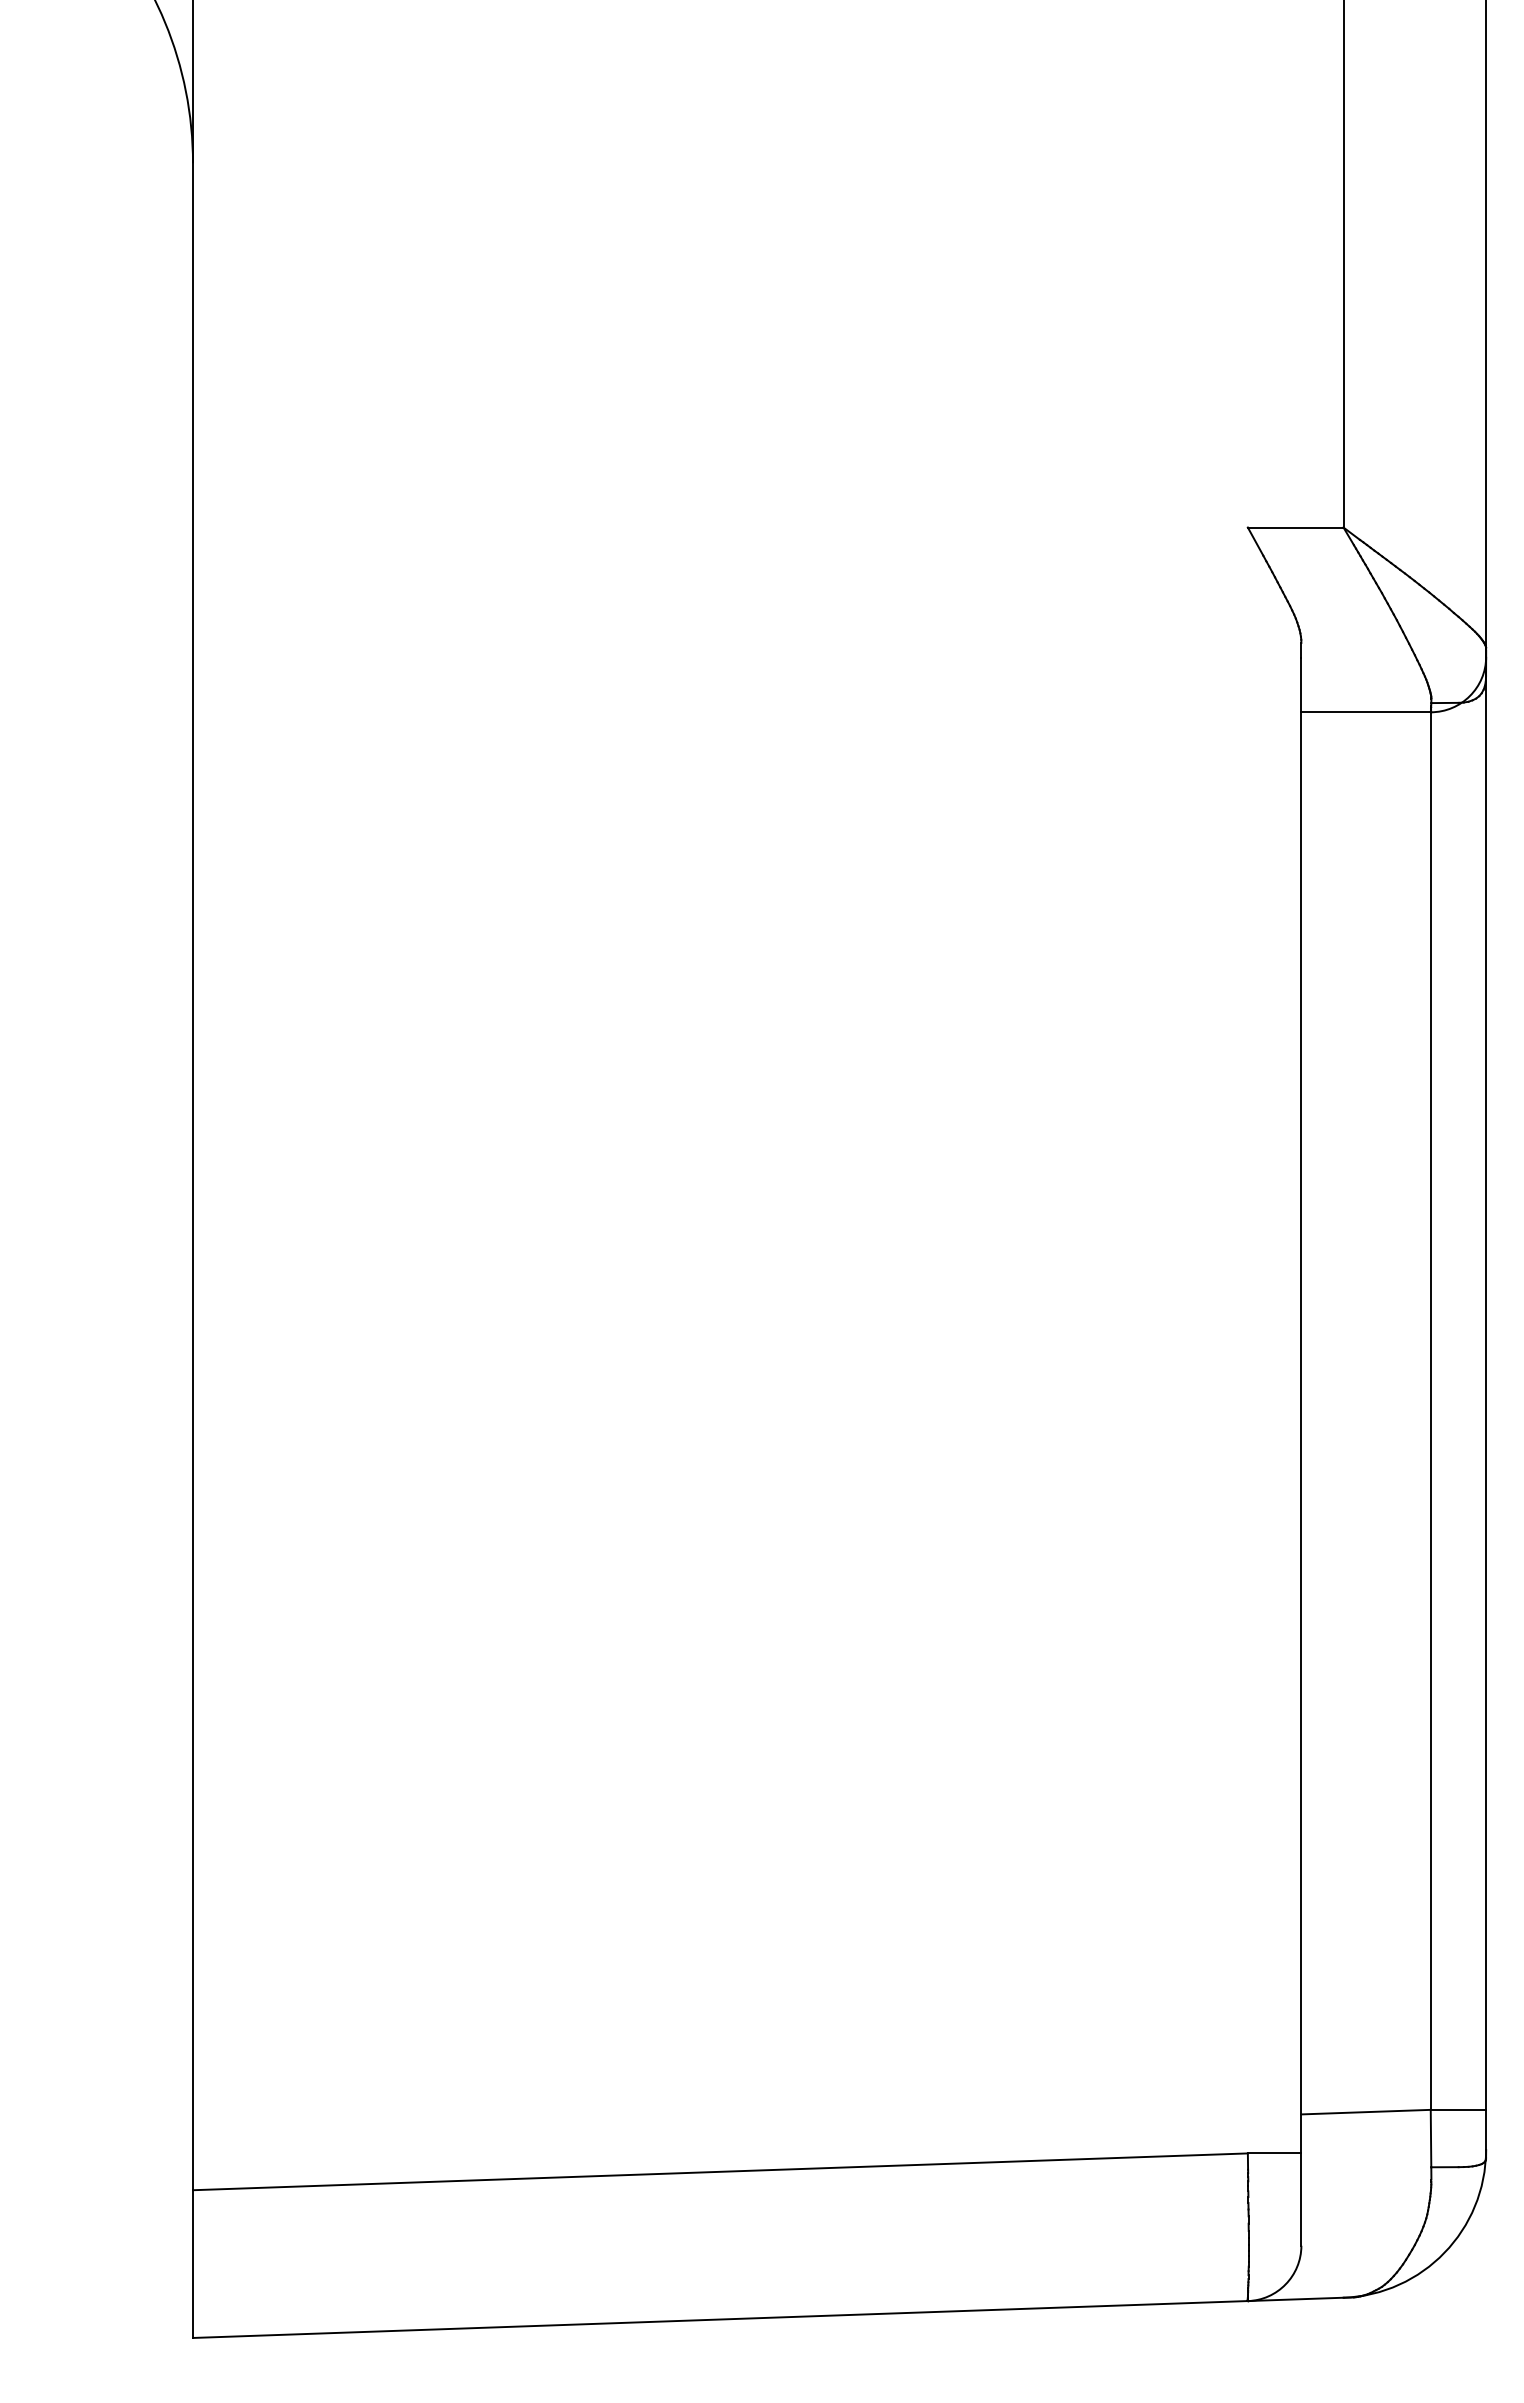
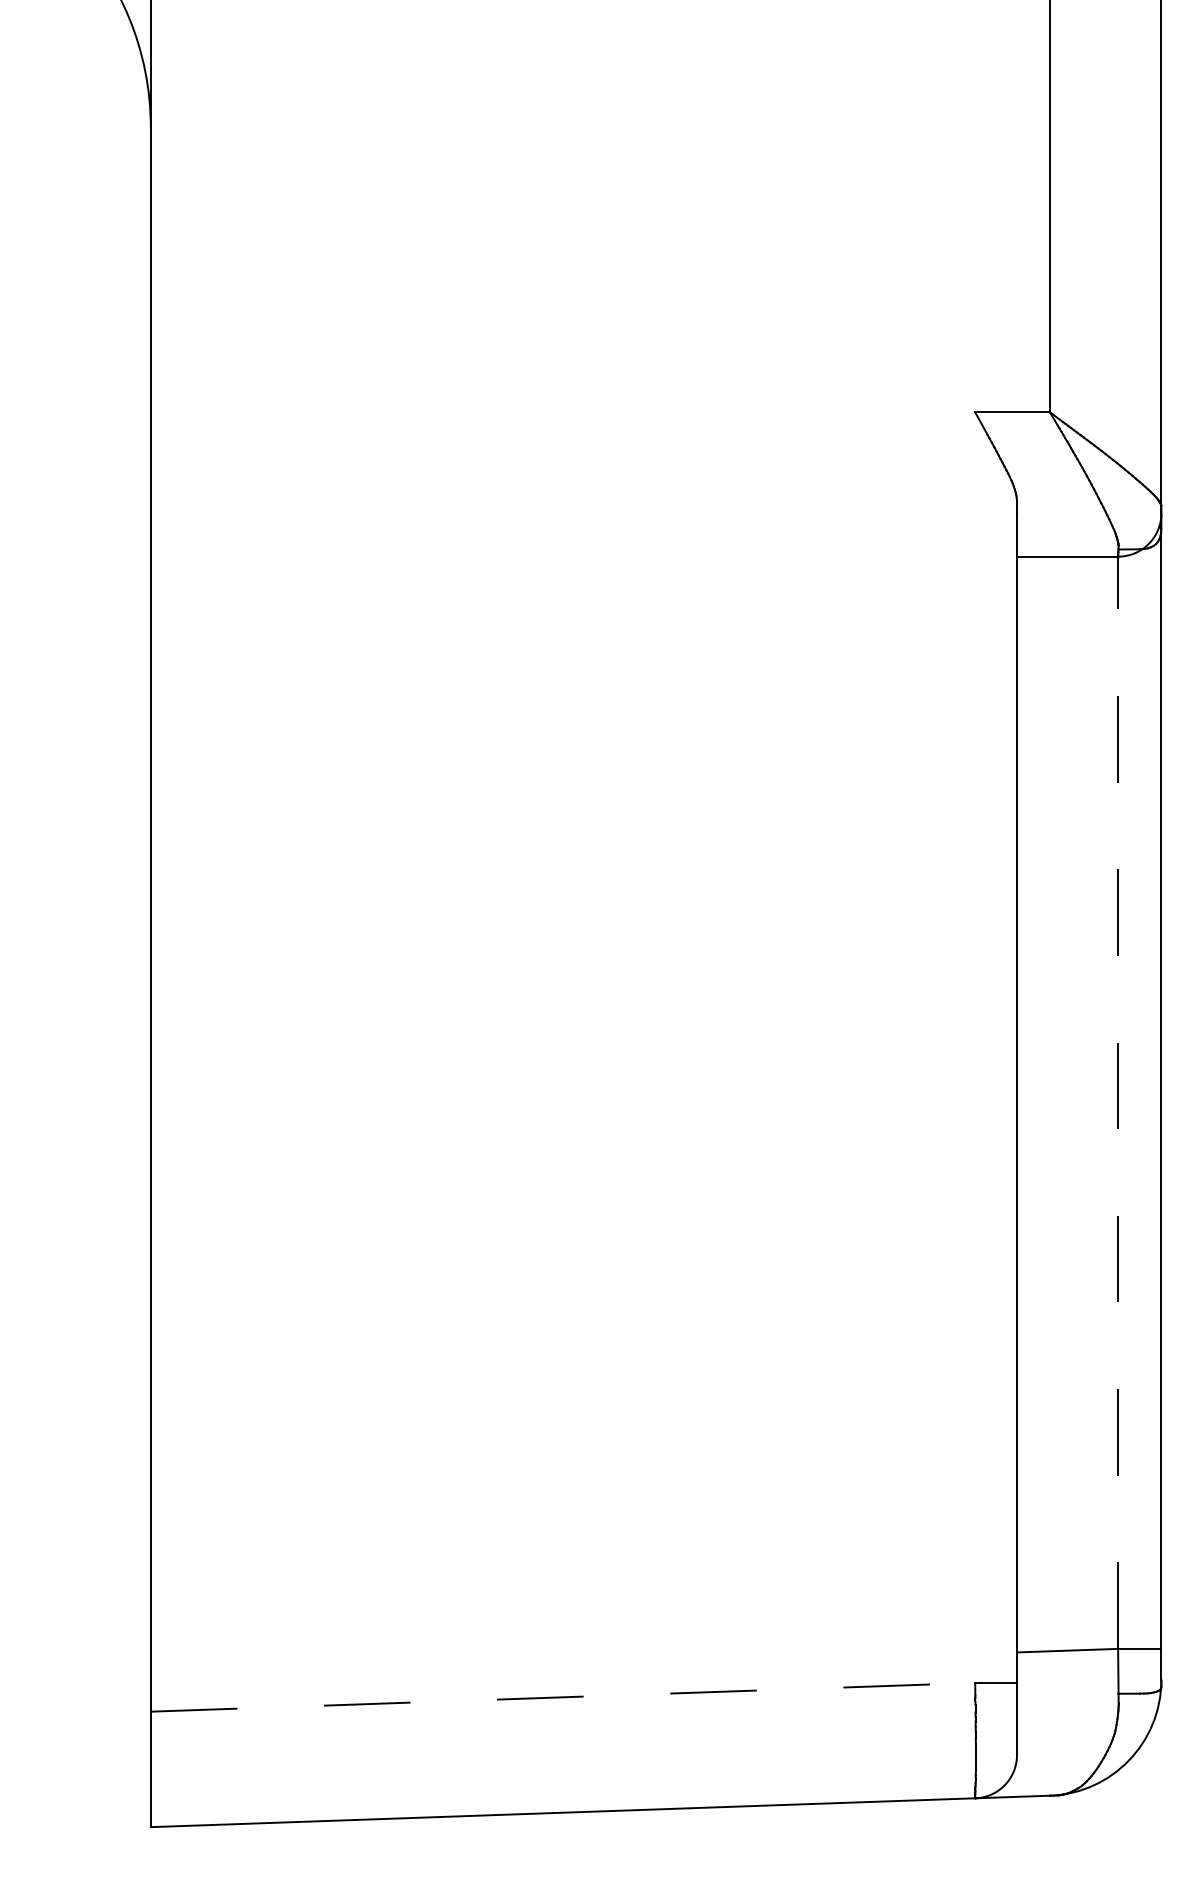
line: (1430, 1411) -> (1117, 1103), solid -> dashed
line: (720, 2171) -> (563, 1697), solid -> dashed

